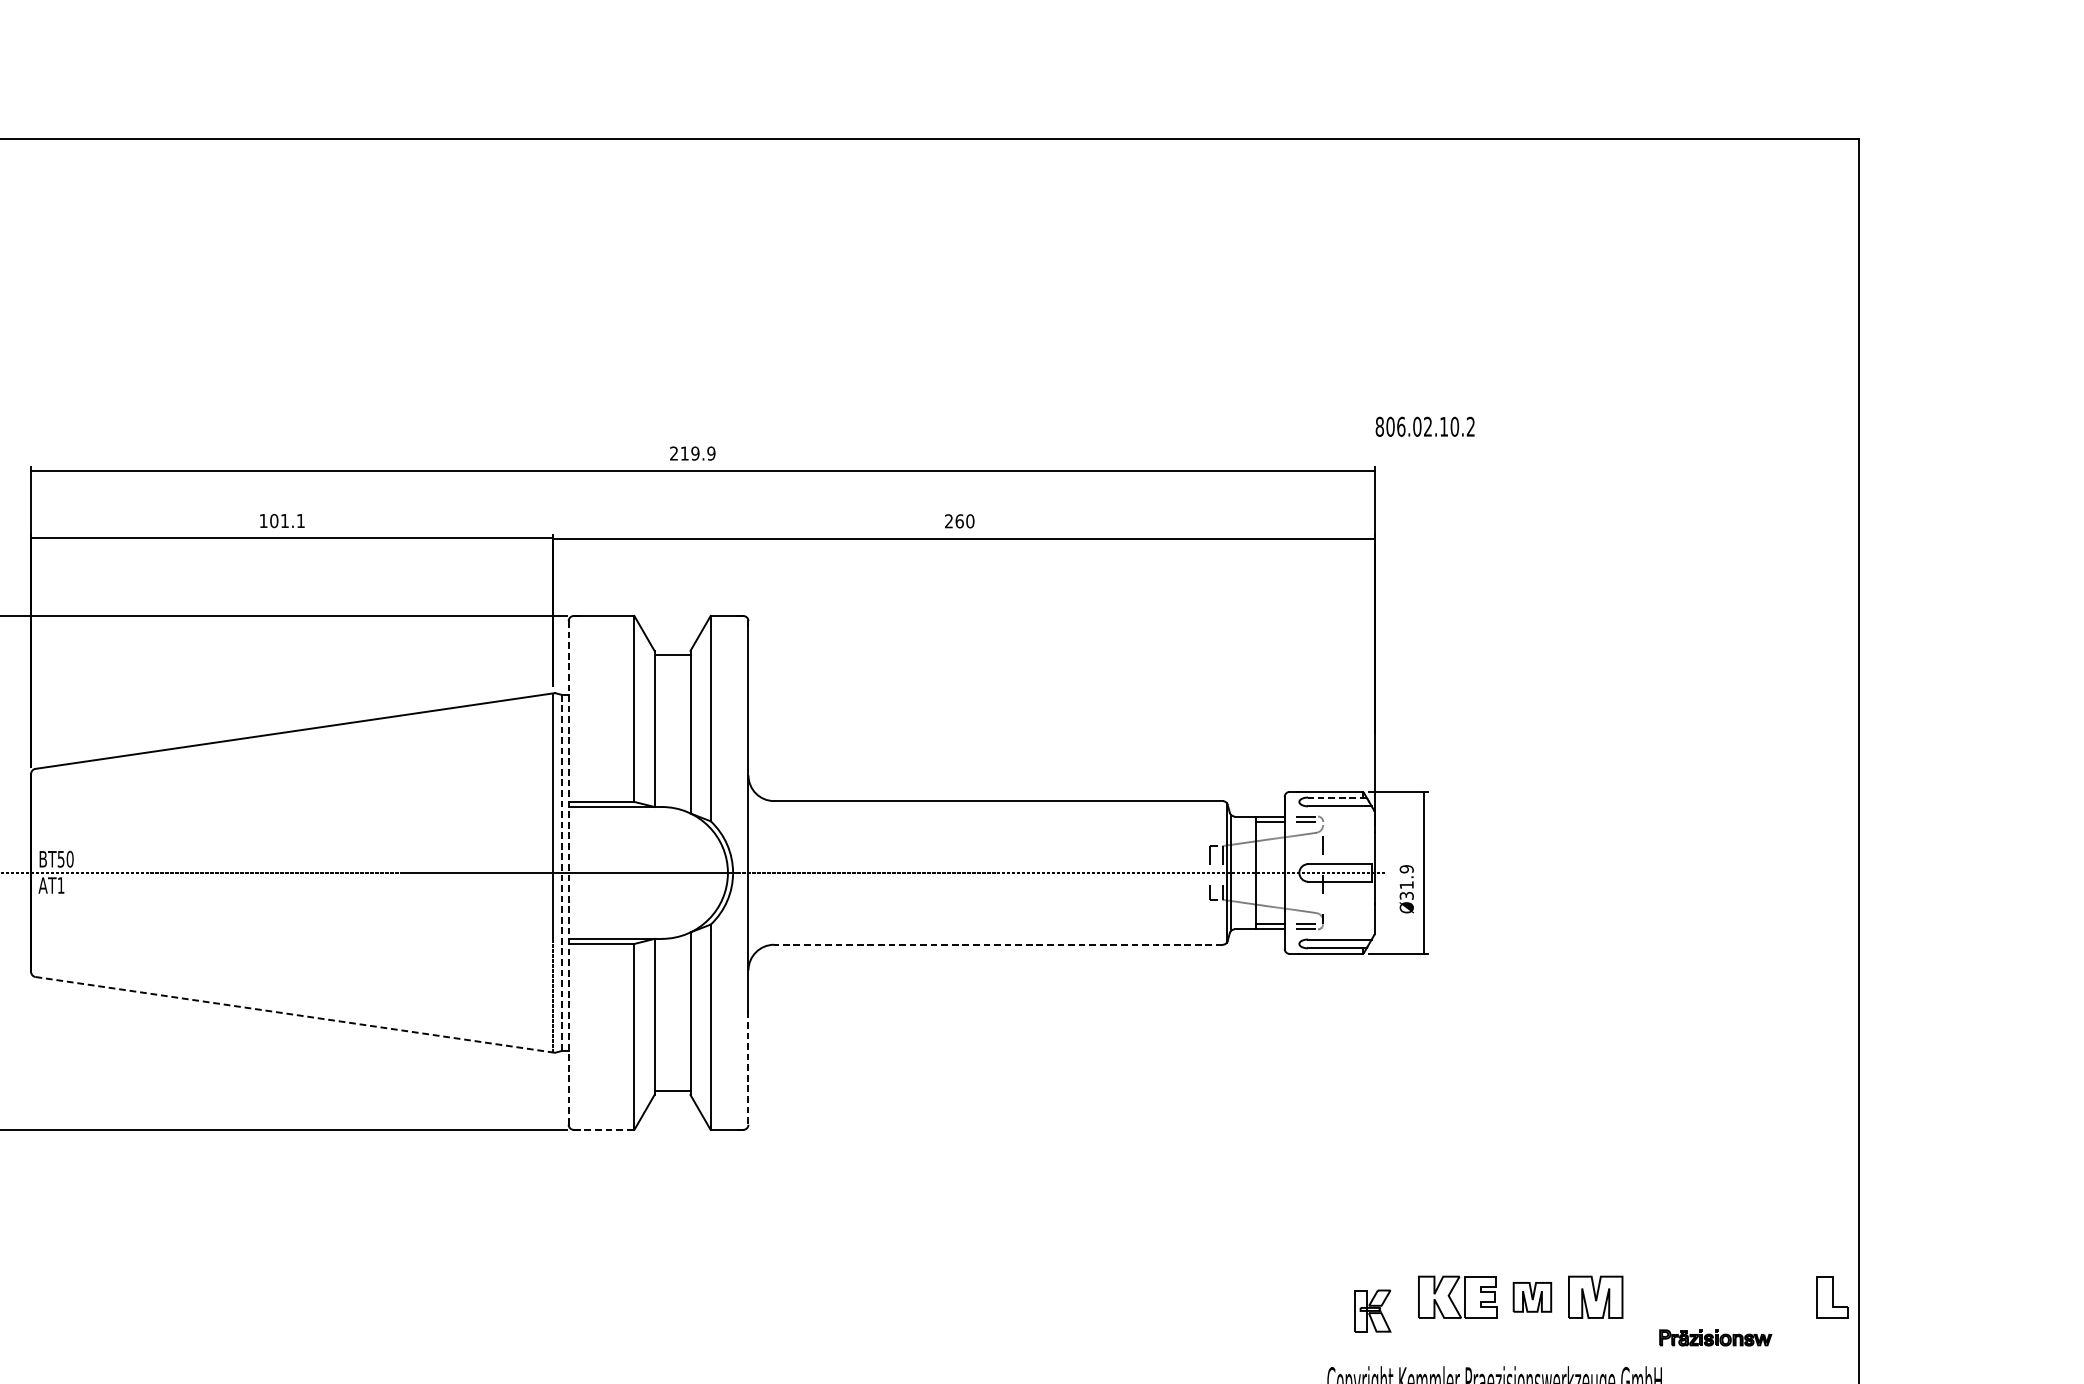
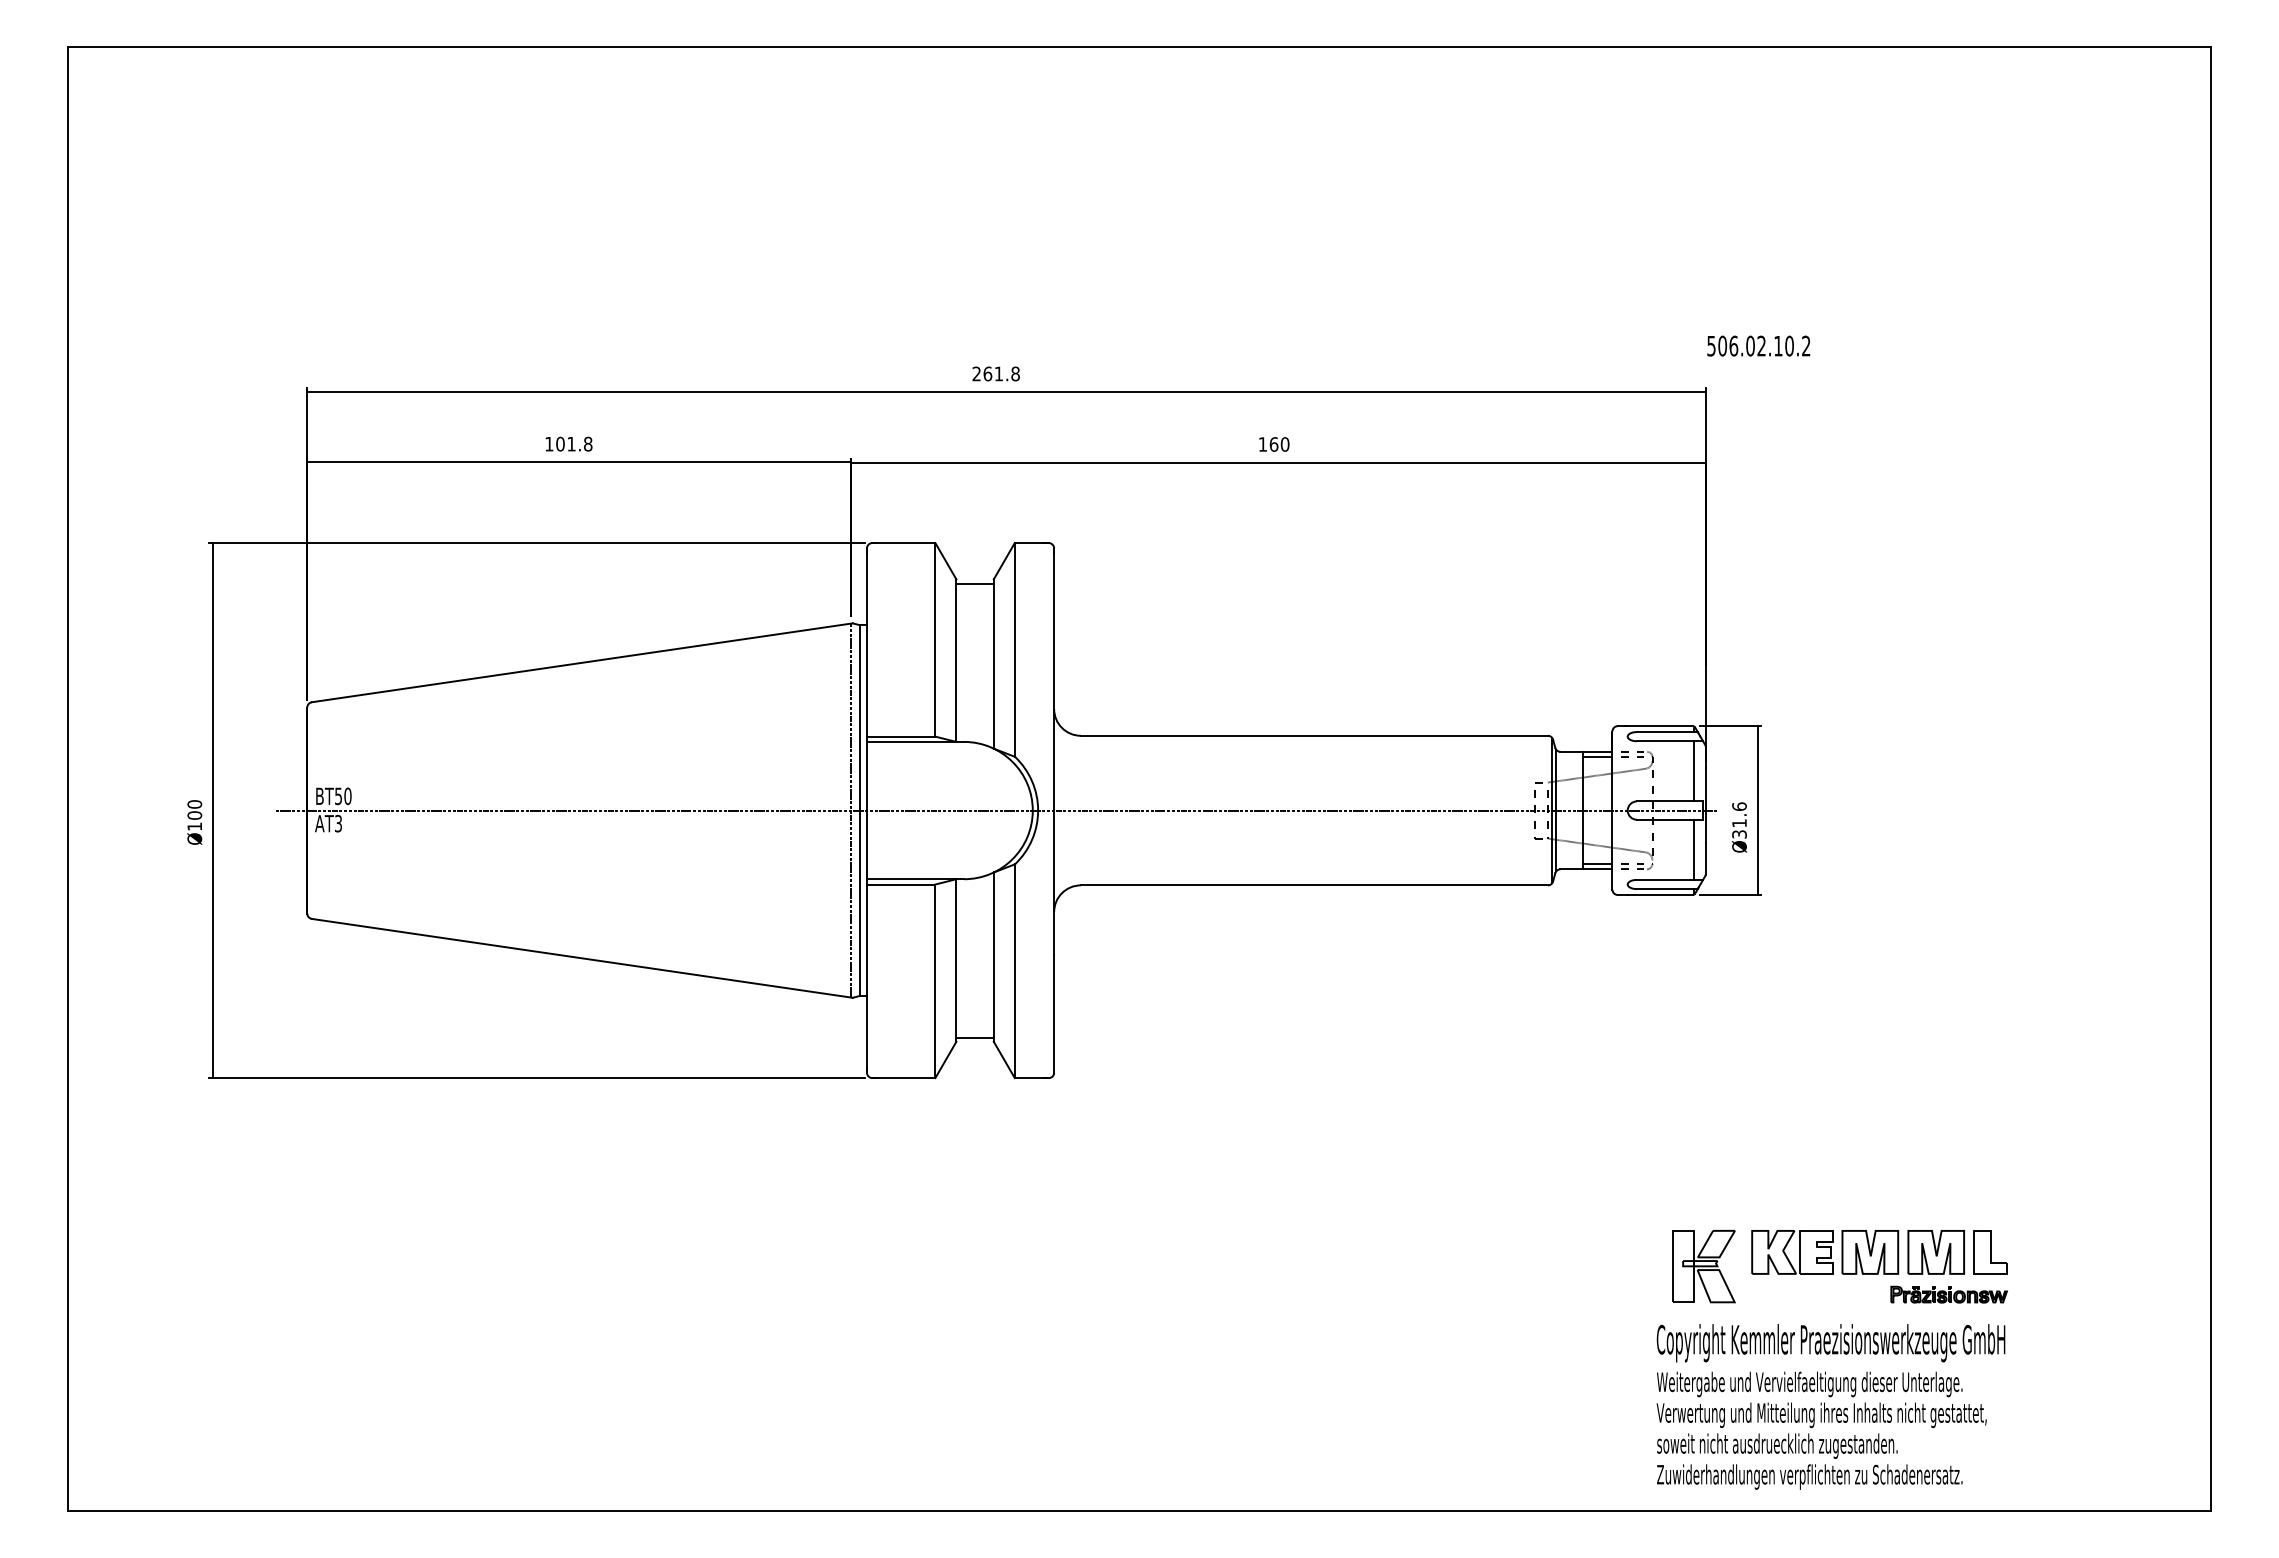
text: (1379, 426) -> (1711, 345), 806.02.10.2 -> 506.02.10.2
text: (697, 453) -> (1001, 373), 219.9 -> 261.8
text: (301, 520) -> (588, 443), 101.1 -> 101.8
text: (948, 521) -> (1262, 444), 260 -> 160
line: (1336, 797) -> (1666, 732), dashed -> solid
line: (1363, 835) -> (1694, 771), added
text: (1406, 869) -> (1739, 806), Ø31.9 -> Ø31.6
line: (561, 873) -> (859, 811), dashed -> solid
line: (568, 873) -> (866, 811), dashed -> solid
text: (61, 885) -> (338, 823), AT1 -> AT3
line: (1363, 910) -> (1694, 849), added
line: (998, 944) -> (1314, 885), dashed -> solid
line: (295, 1015) -> (582, 958), dashed -> solid
line: (748, 1067) -> (1054, 1013), dashed -> solid
line: (603, 1130) -> (903, 1078), dashed -> solid
part: (1532, 1297) -> (1870, 1252), size x1.43
part: (1832, 1297) -> (1990, 1252), moved
part: (1372, 1310) -> (1703, 1266), size x1.67
part: (1715, 1337) -> (1948, 1294), moved

